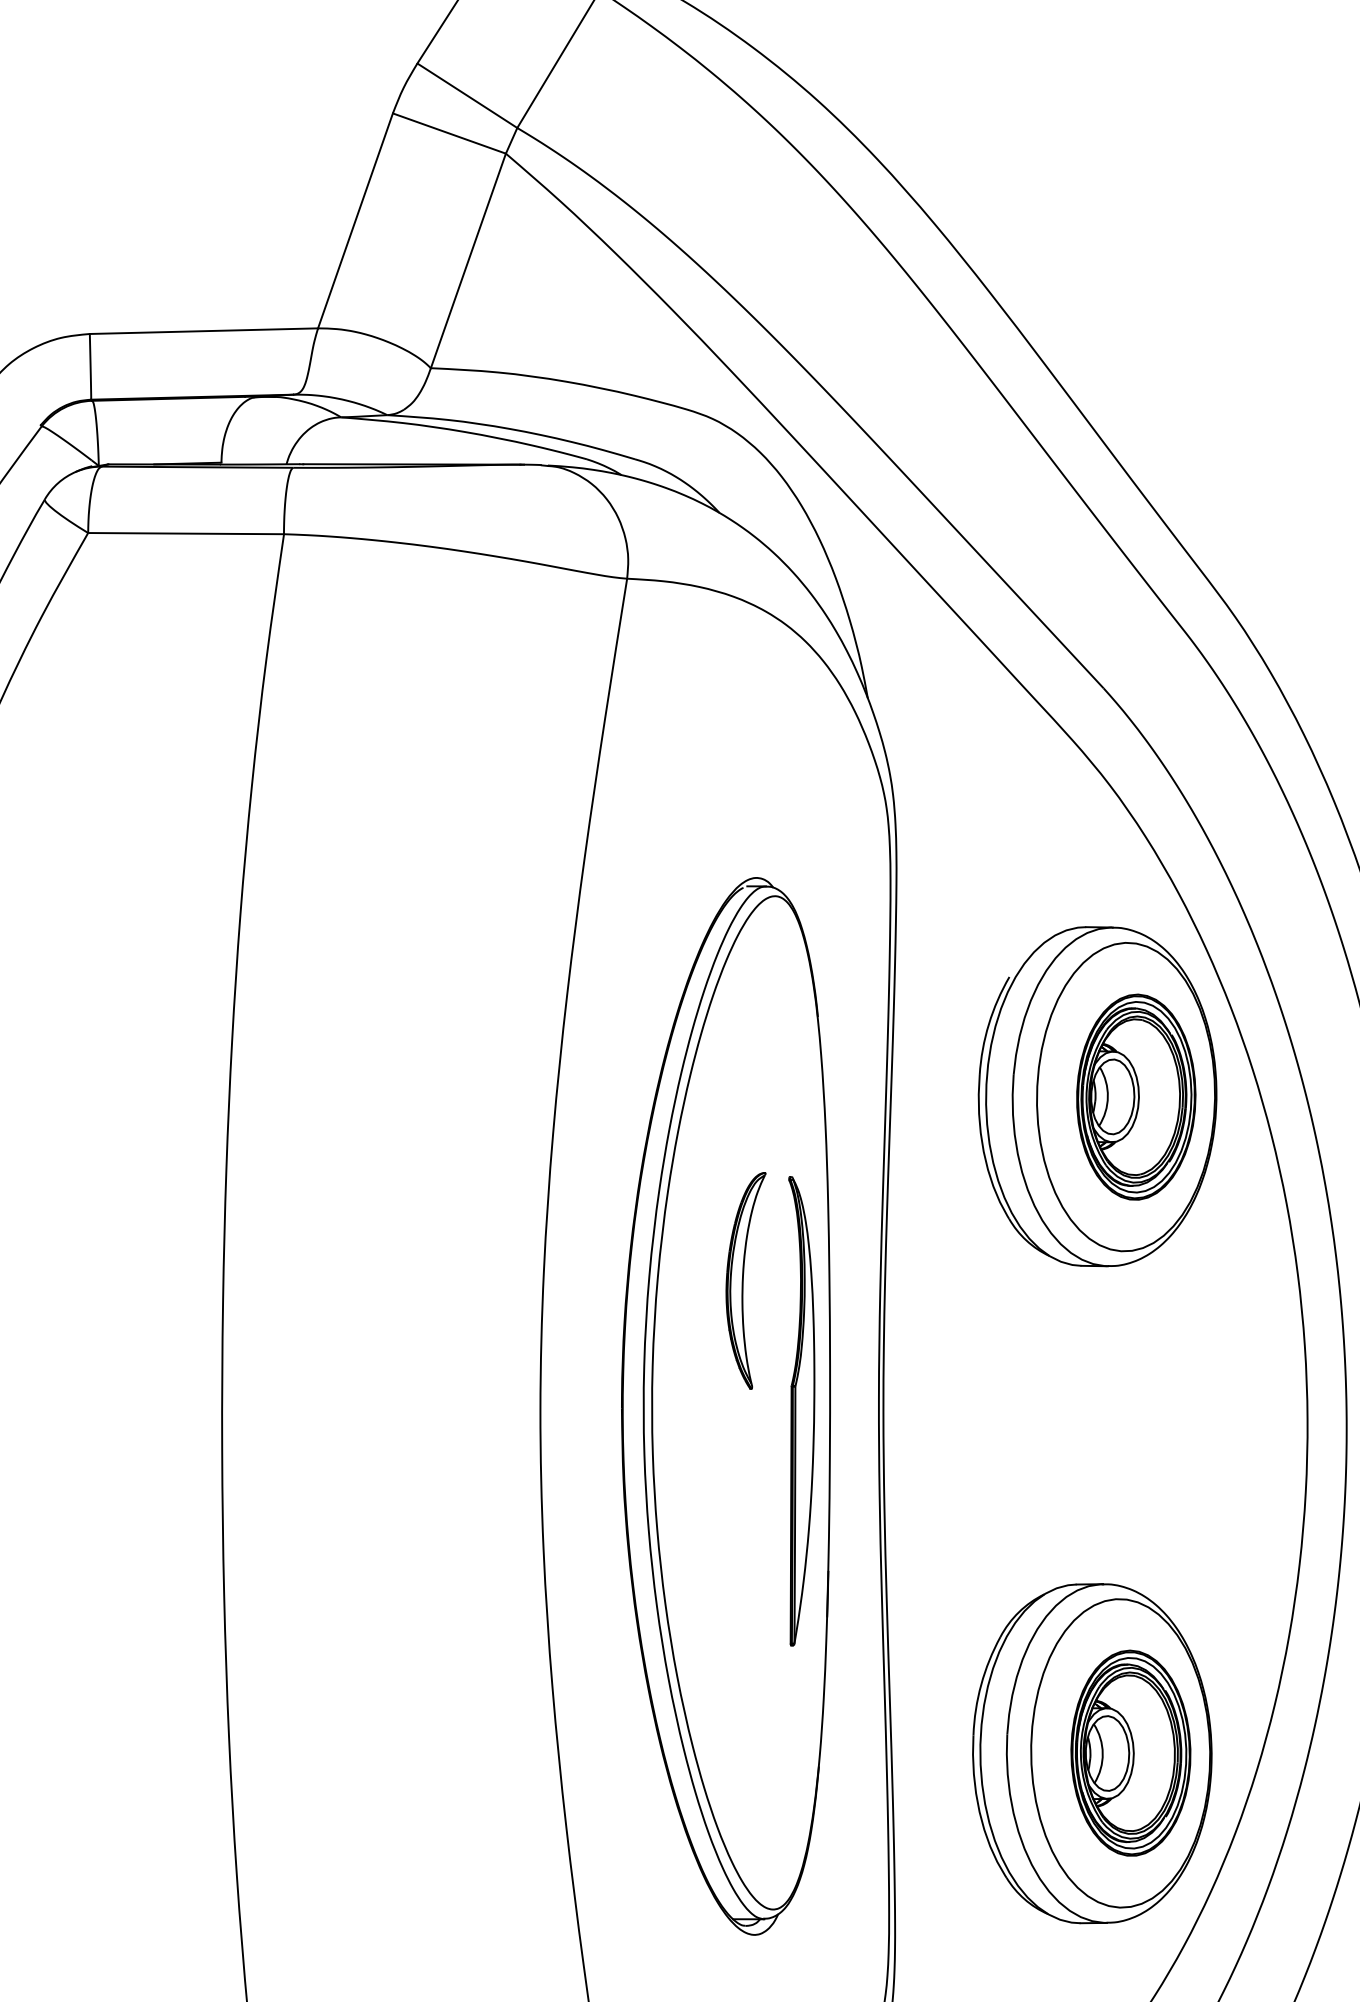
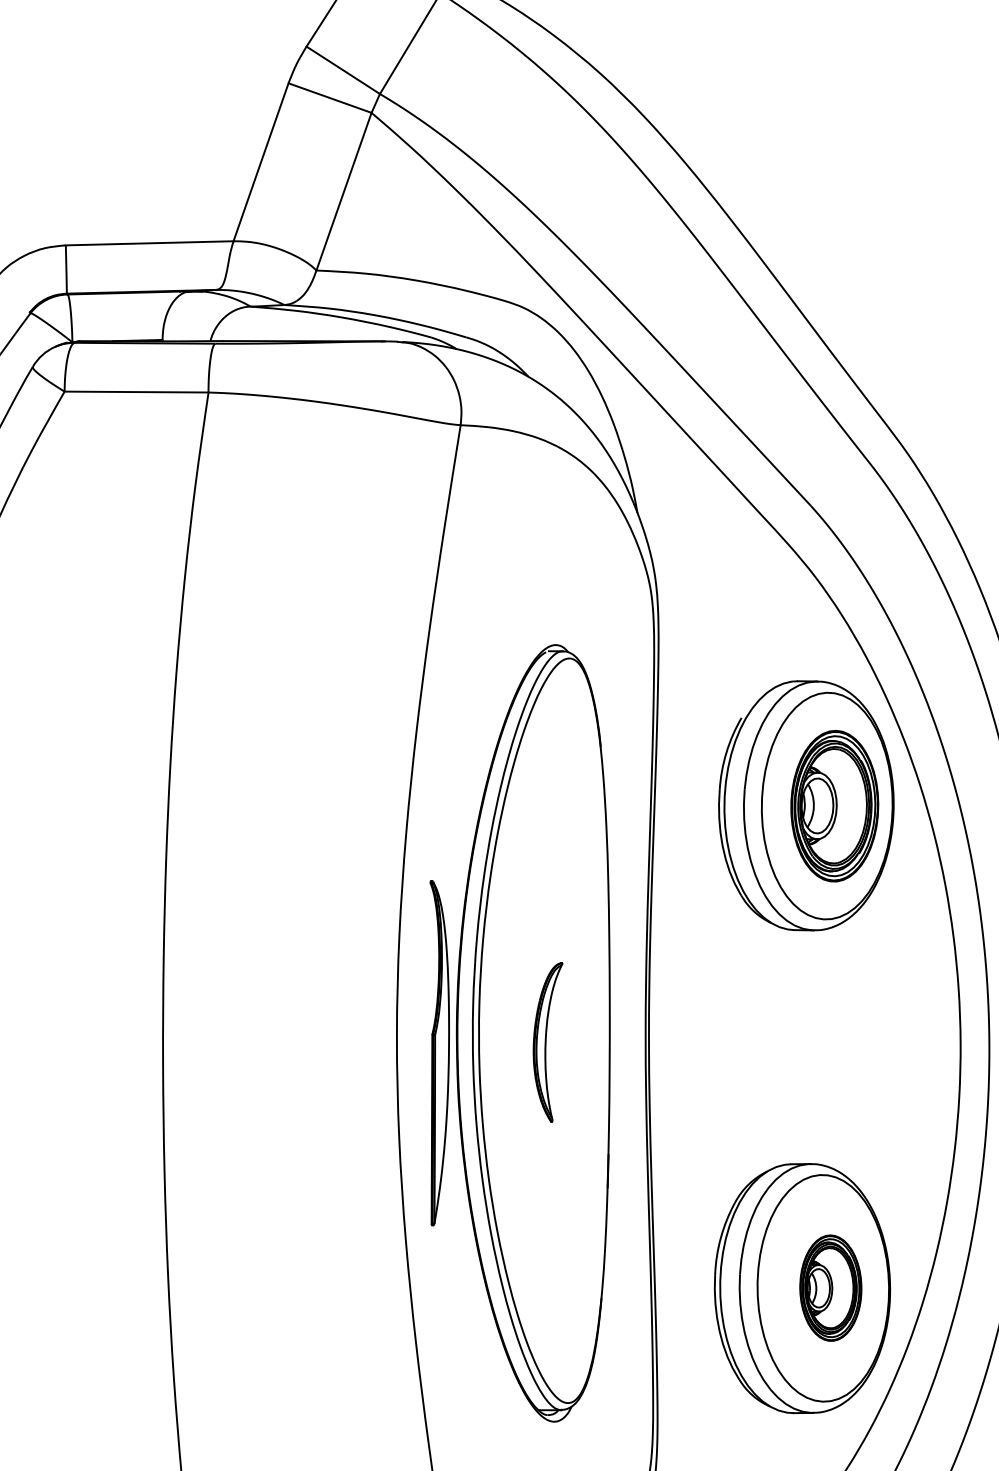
part: (745, 1280) -> (547, 1042), moved
part: (801, 1411) -> (439, 1053), moved
part: (1130, 1752) -> (830, 1287), size x0.7

